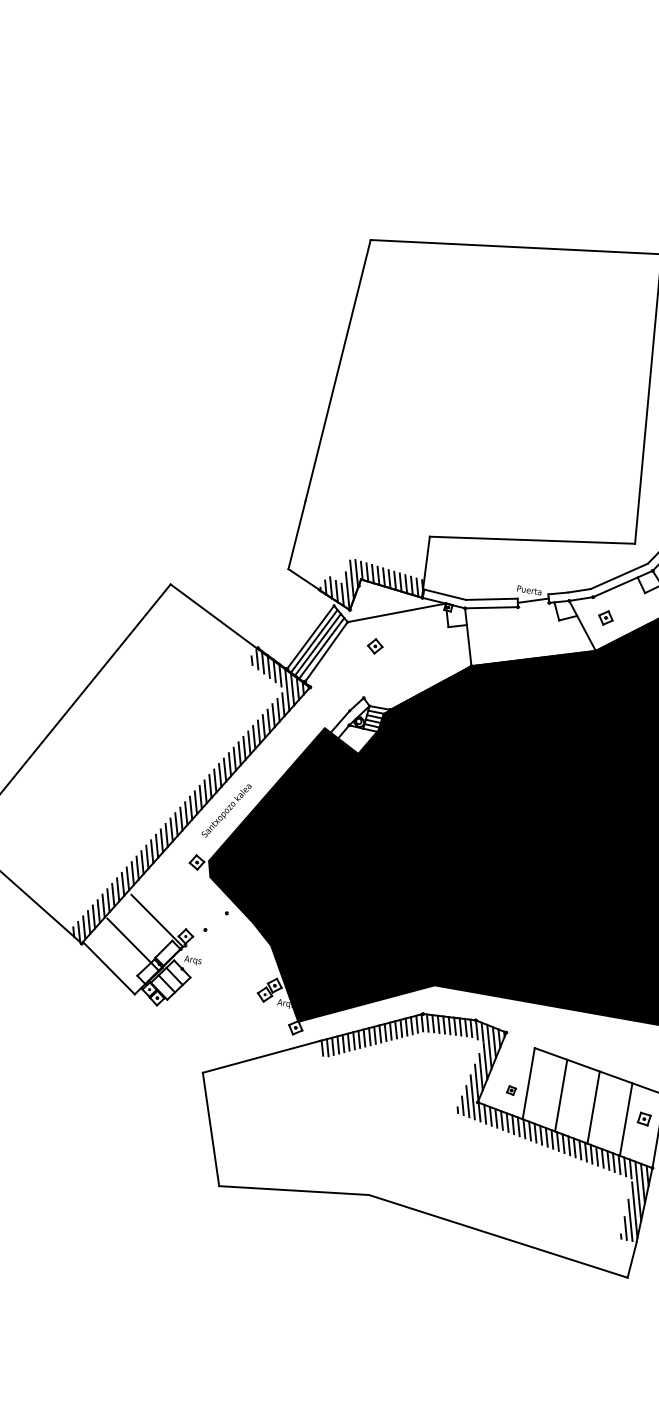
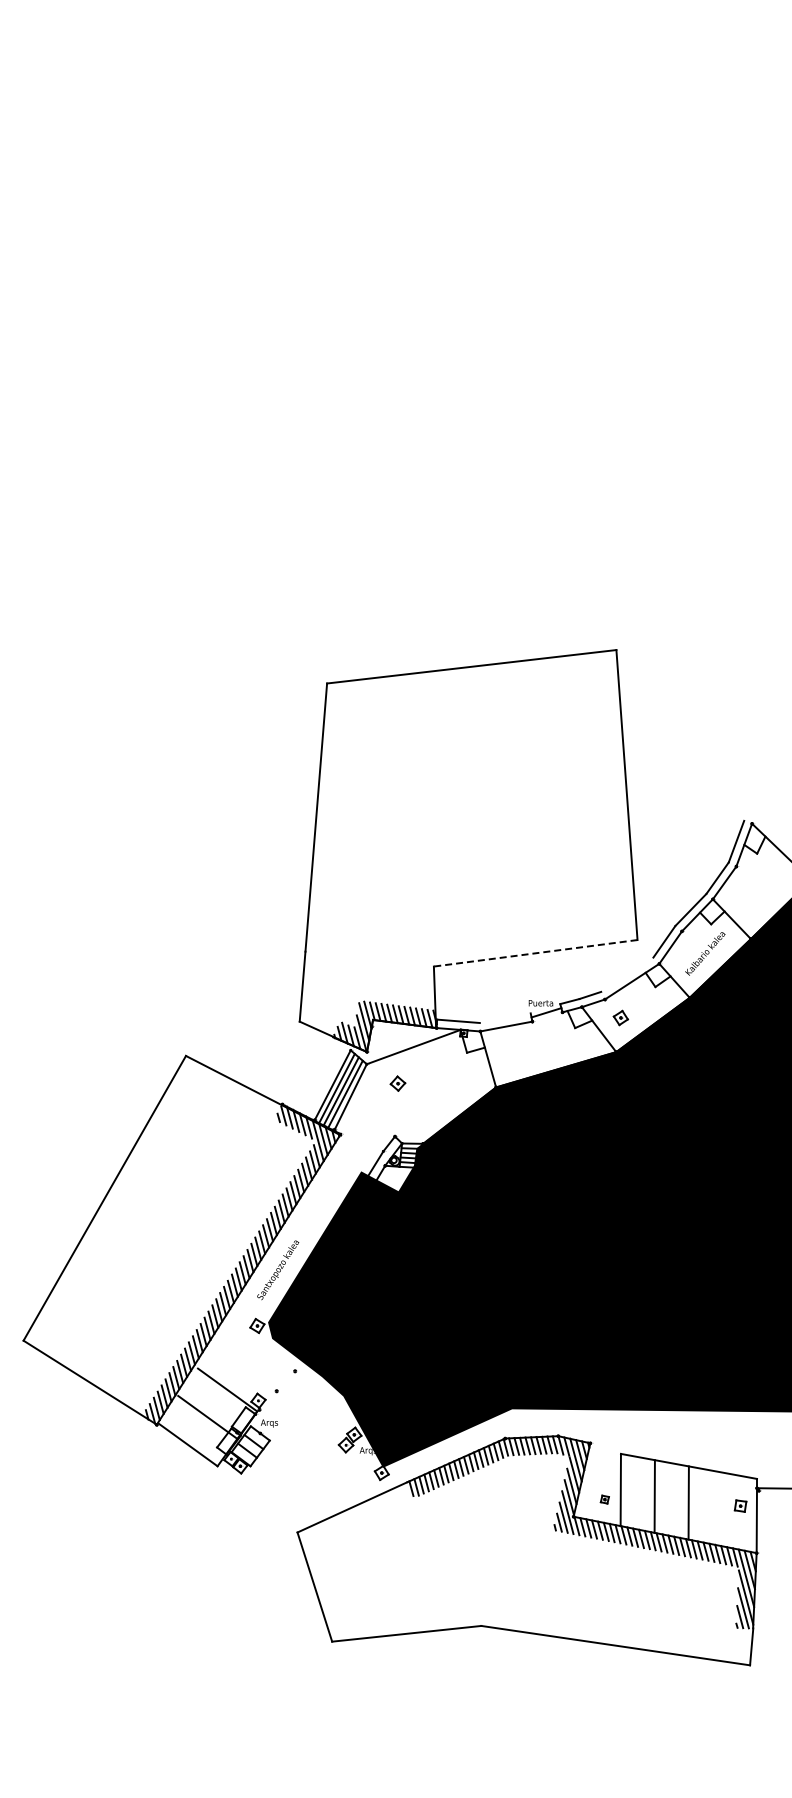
line: (532, 540) -> (535, 953), solid -> dashed
line: (619, 576) -> (627, 974), removed
line: (491, 599) -> (504, 1018), removed
line: (625, 1119) -> (722, 1509), removed

